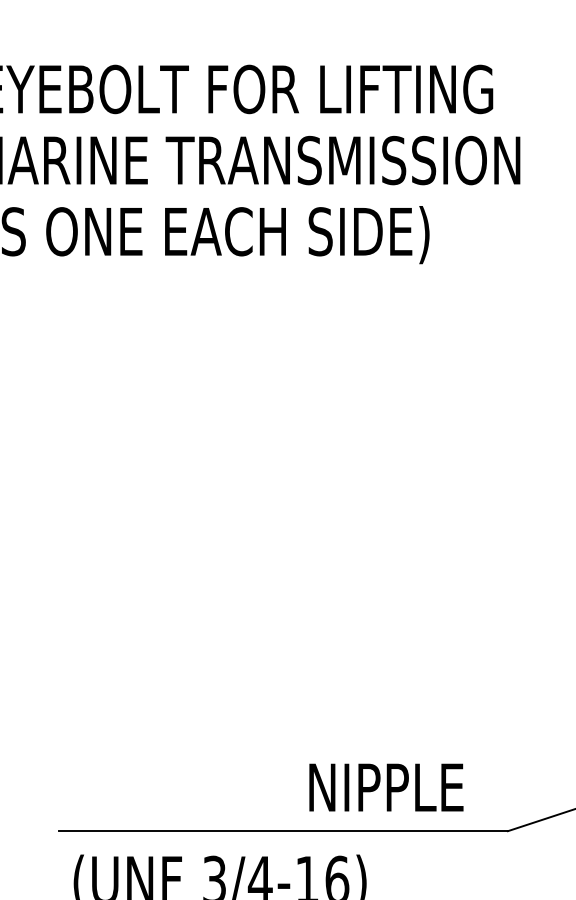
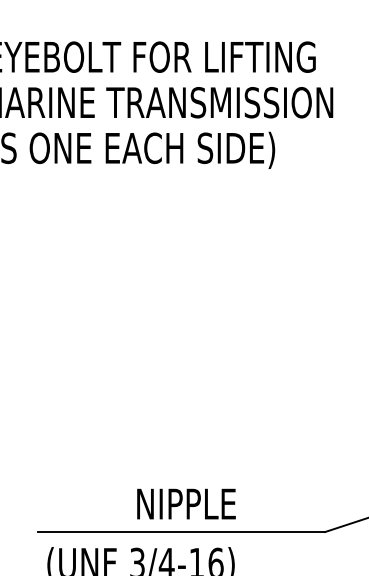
text: (386, 786) -> (186, 503), moved

